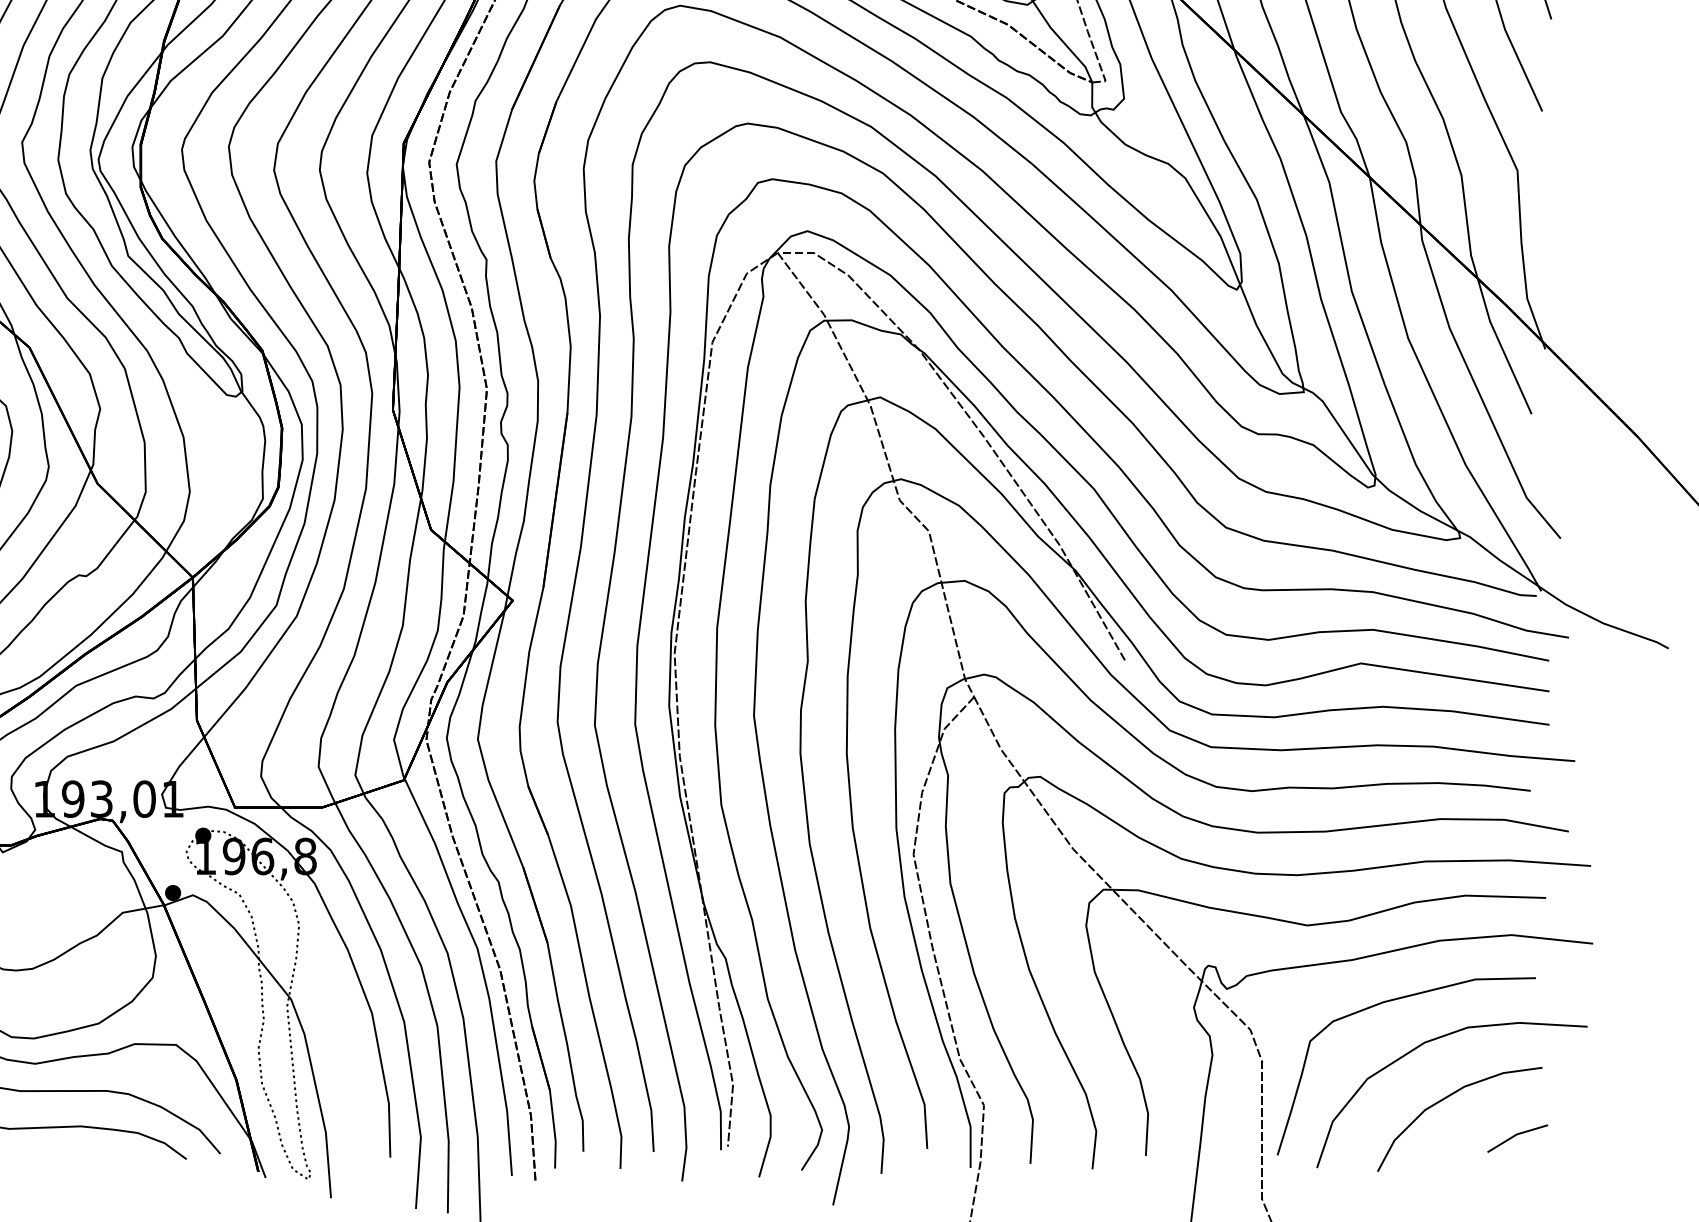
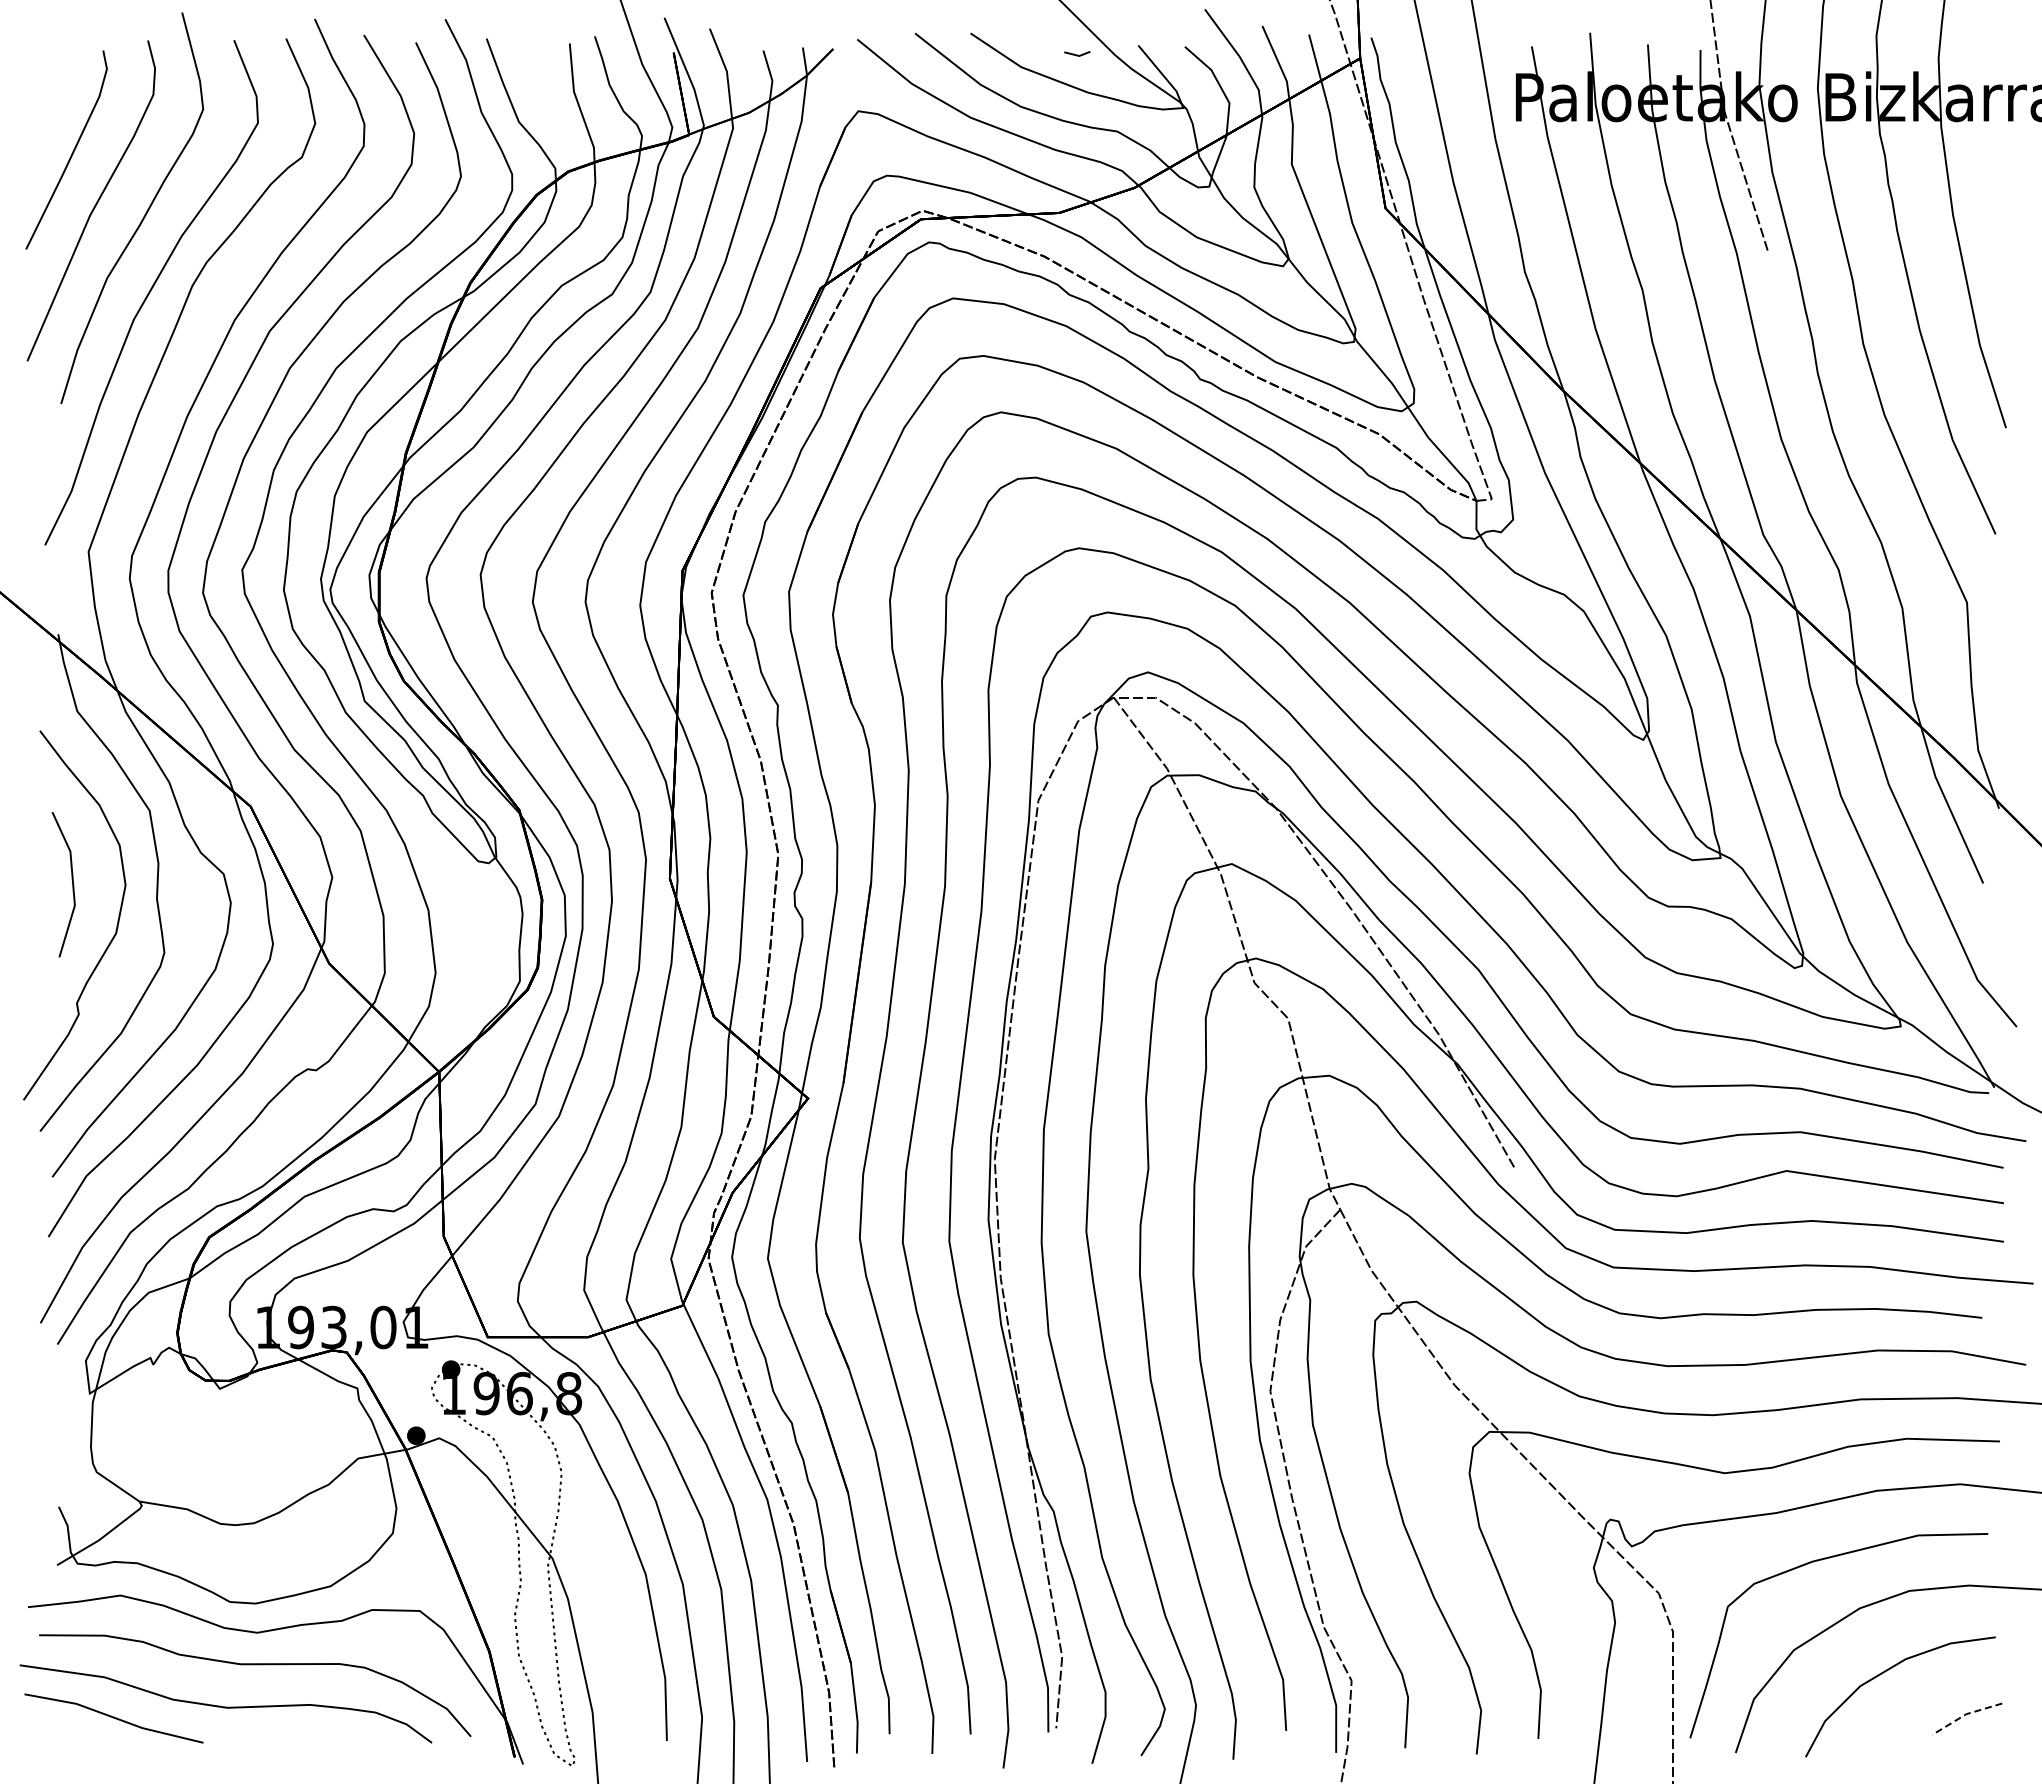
line: (1516, 1134) -> (1965, 1714), solid -> dashed

